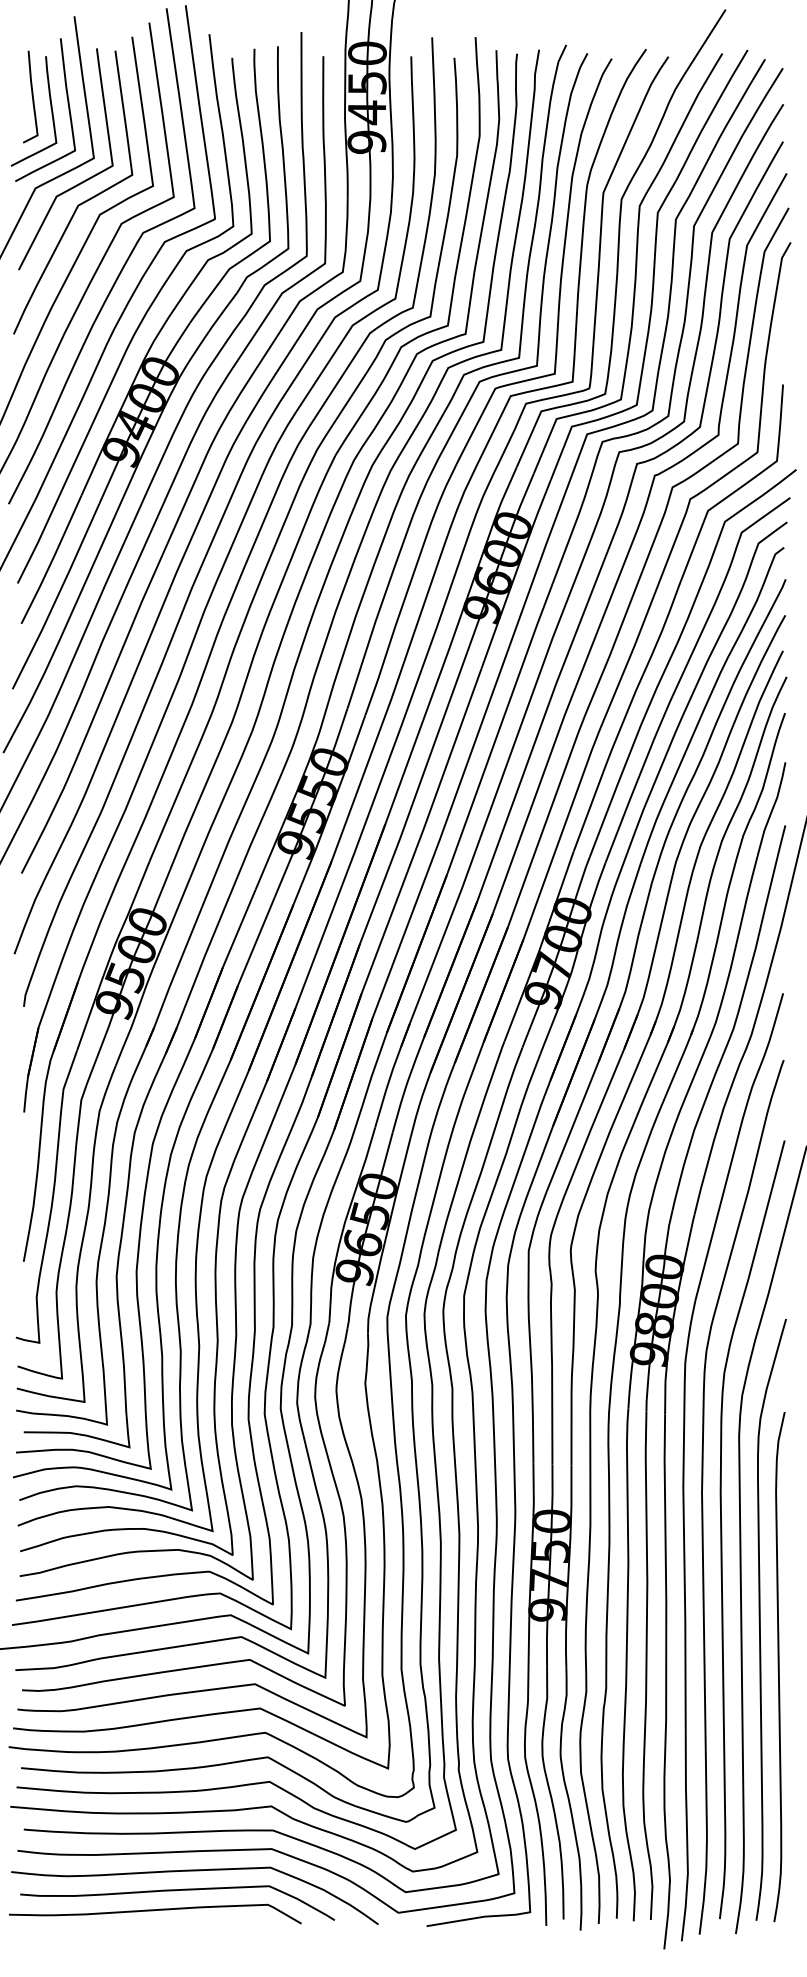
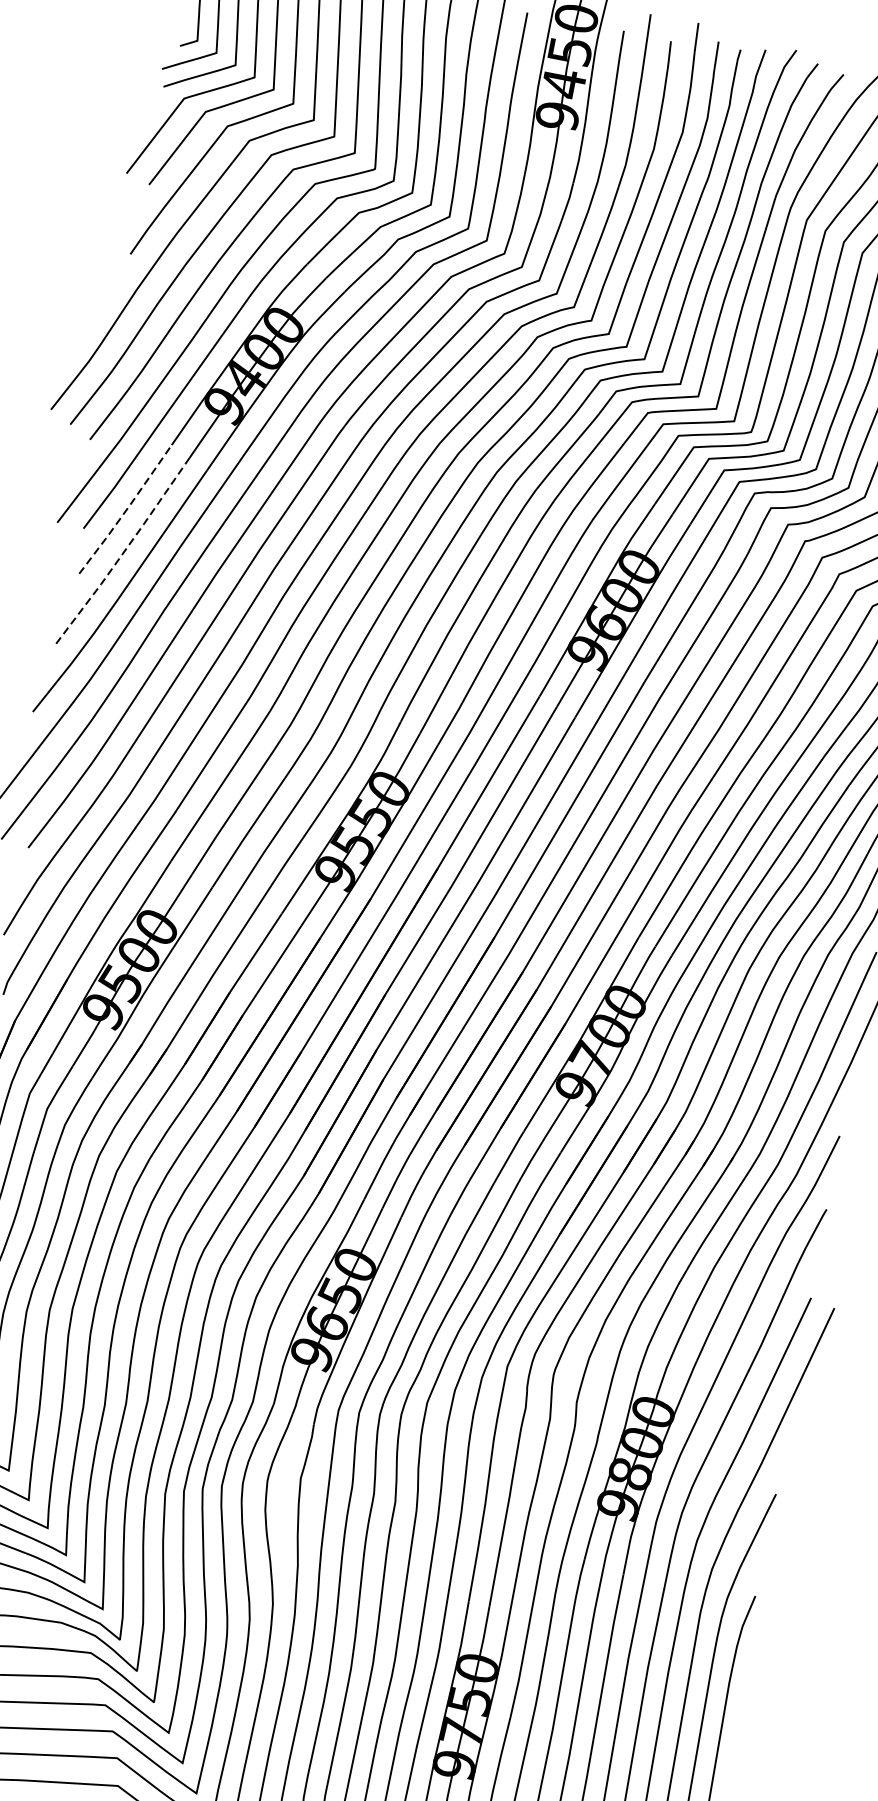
line: (52, 559) -> (126, 509), solid -> dashed
line: (57, 596) -> (124, 551), solid -> dashed

